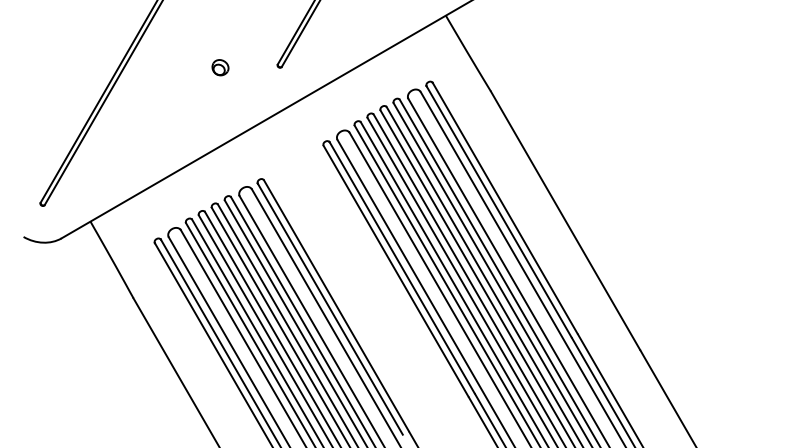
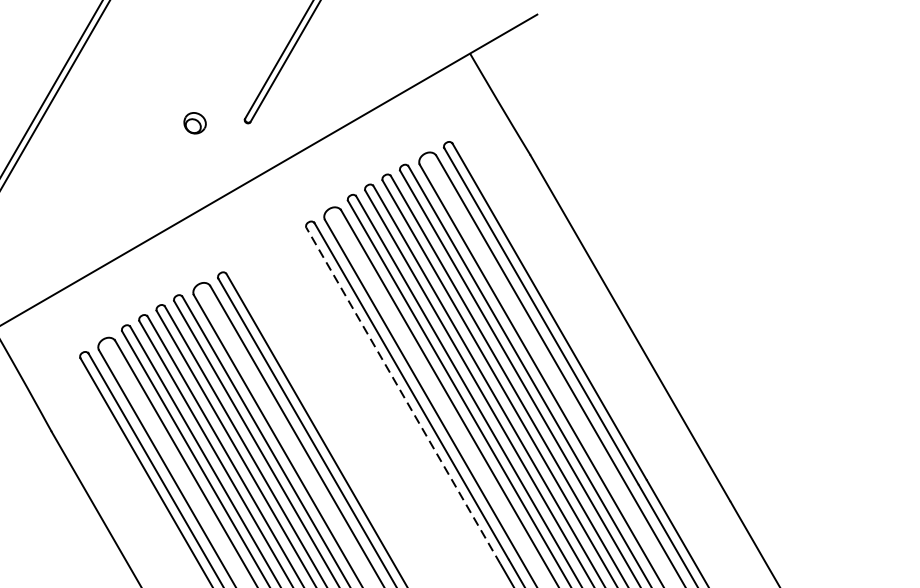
part: (220, 67) -> (195, 122), moved
line: (396, 271) -> (403, 396), solid -> dashed

